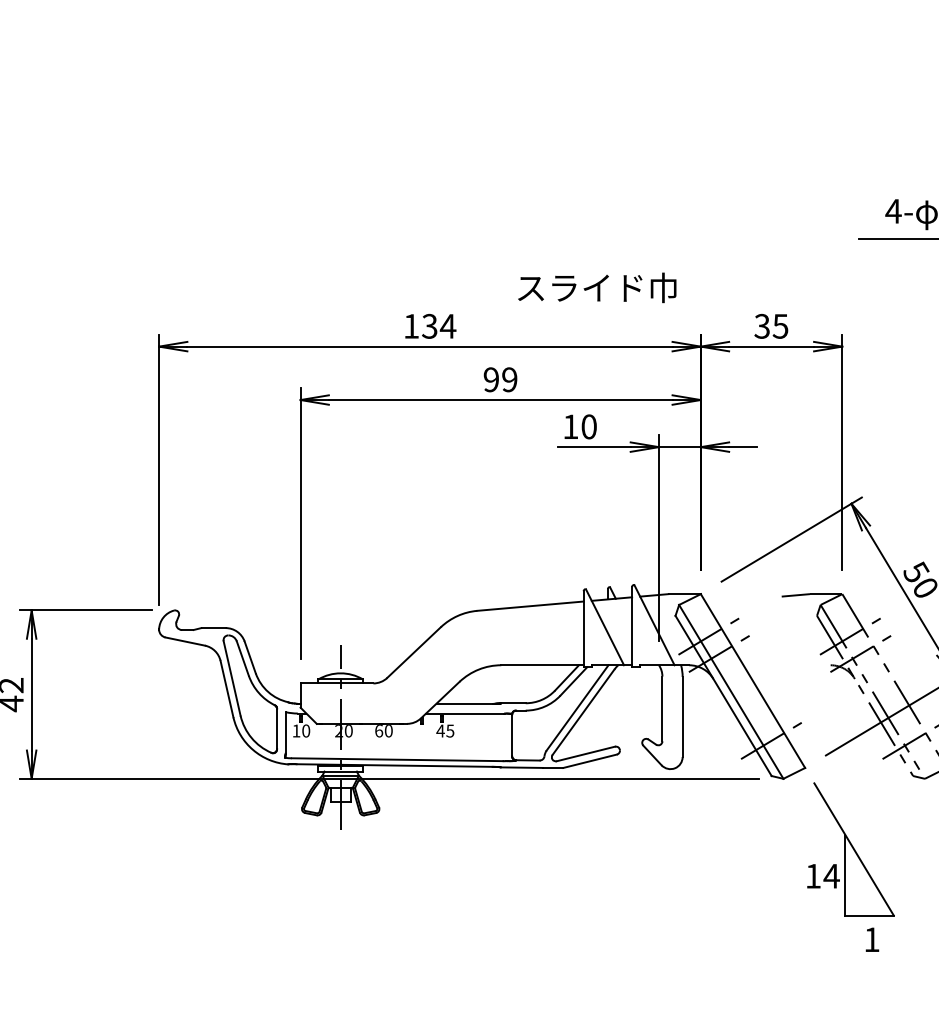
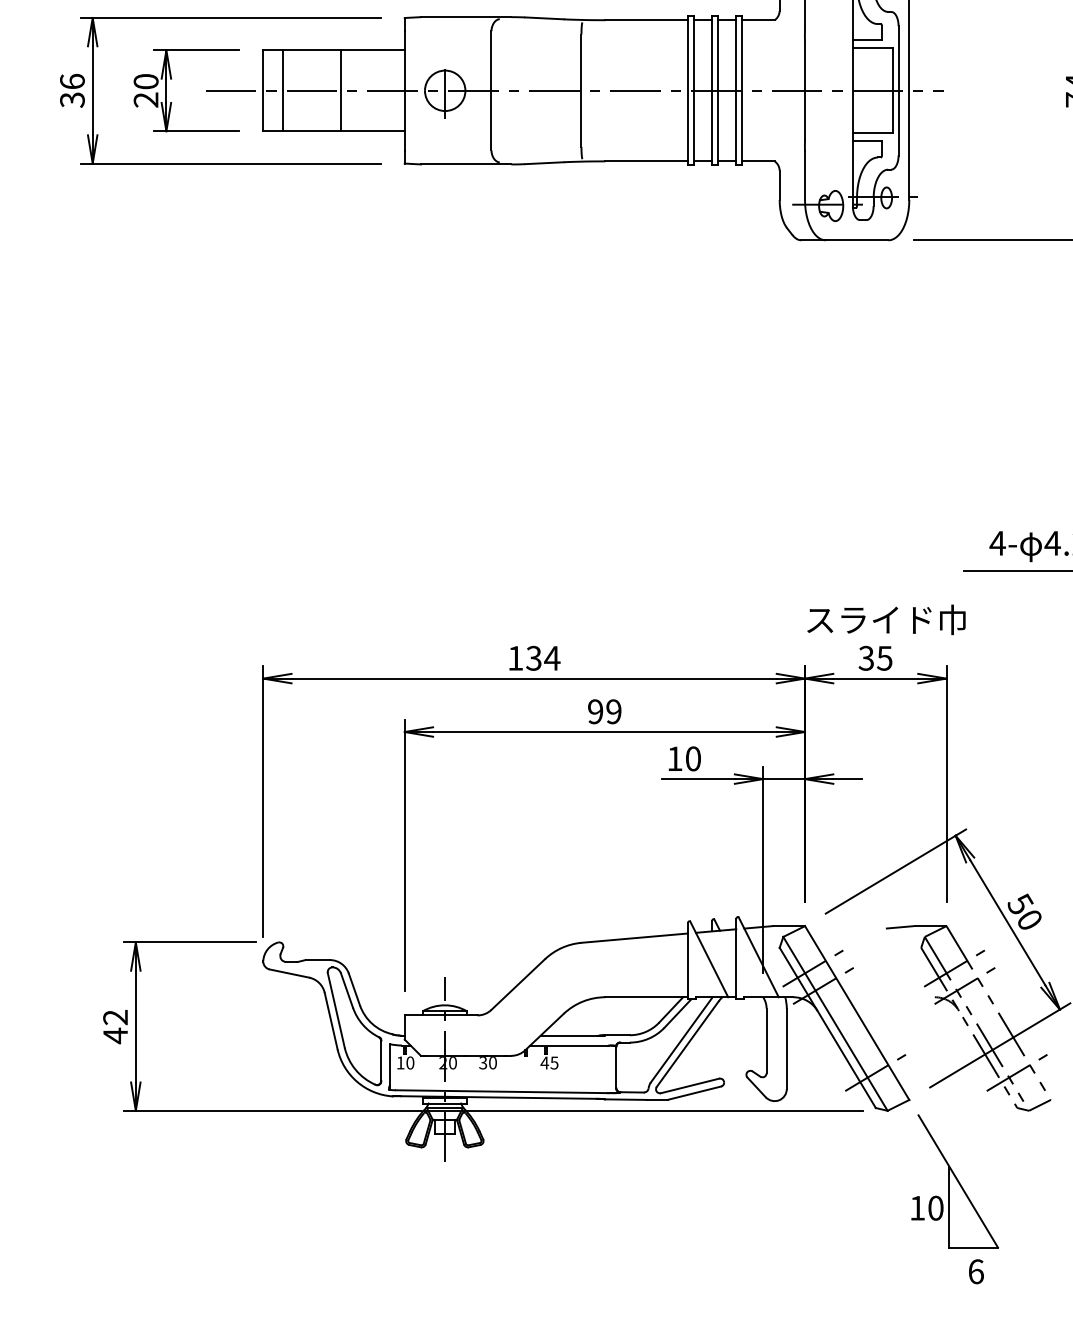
text: (597, 287) -> (886, 619), moved
text: (379, 731) -> (483, 1063), 60 -> 30
text: (831, 875) -> (935, 1207), 14 -> 10
text: (872, 939) -> (976, 1271), 1 -> 6

